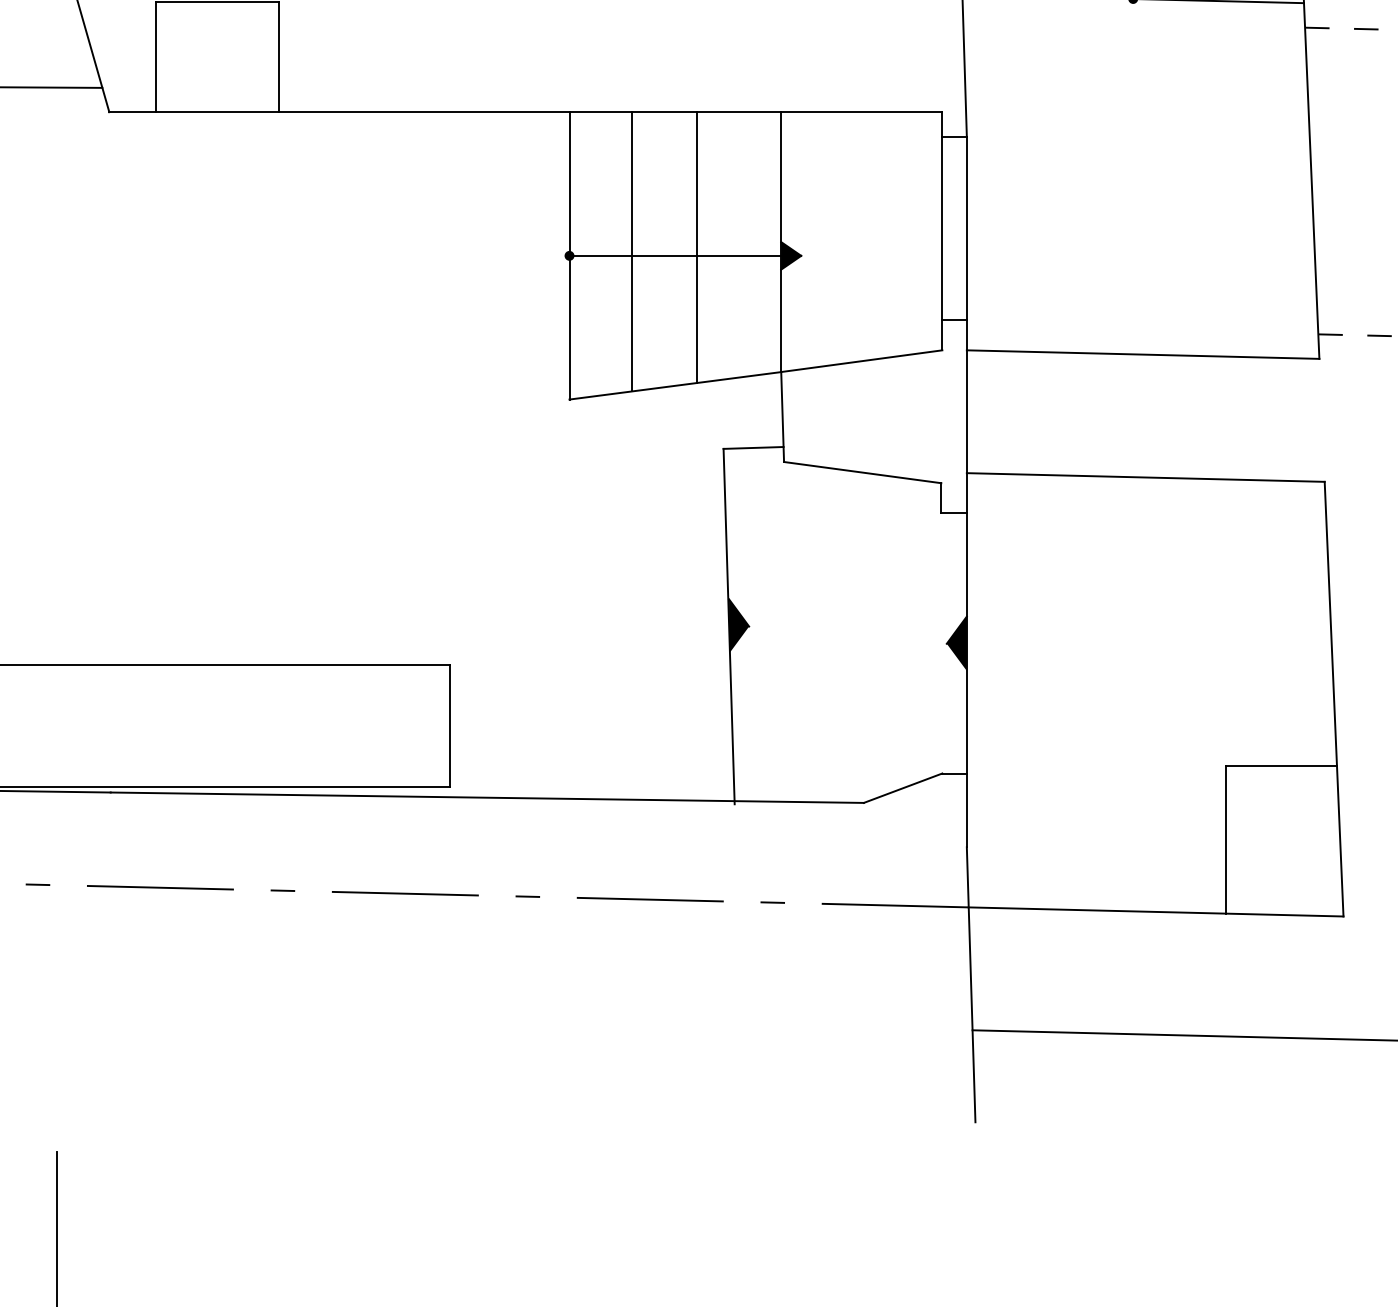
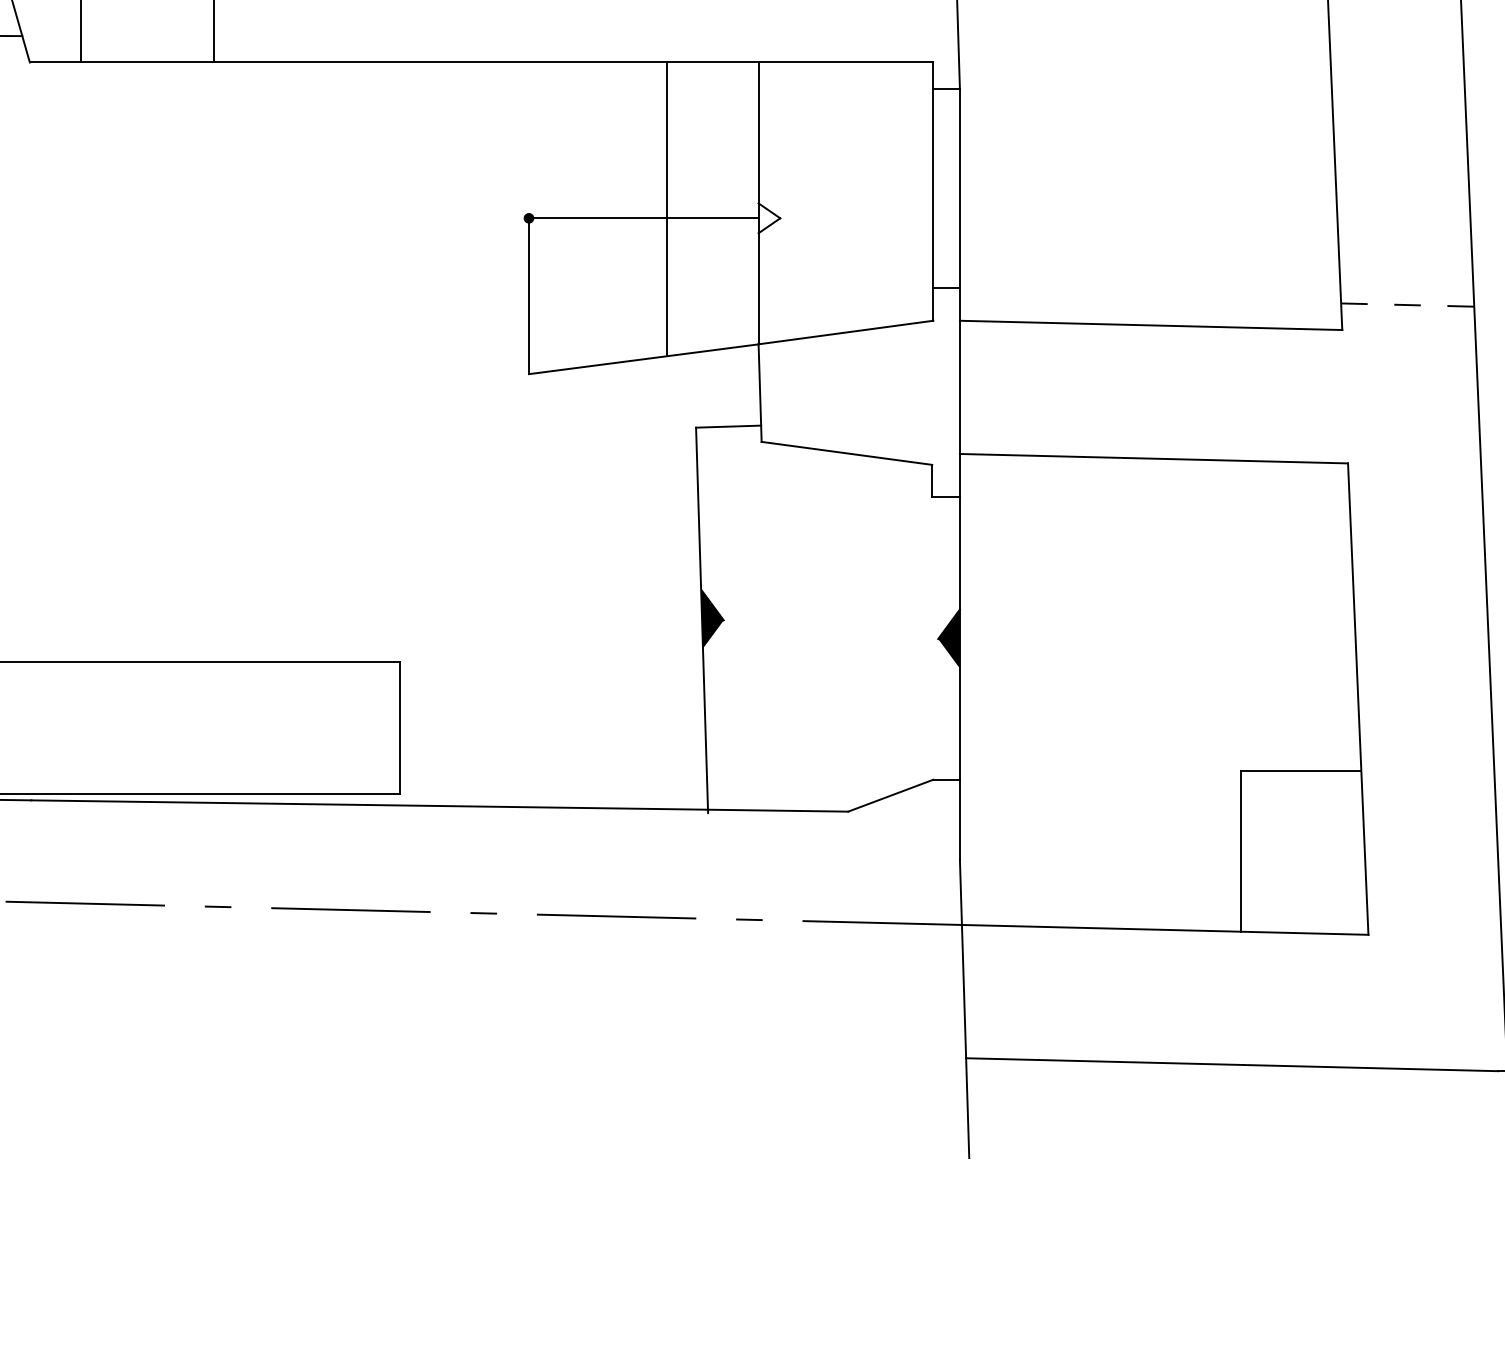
line: (569, 181) -> (528, 137), removed
line: (632, 251) -> (597, 213), removed
fill: (791, 255) -> (769, 217), removed

